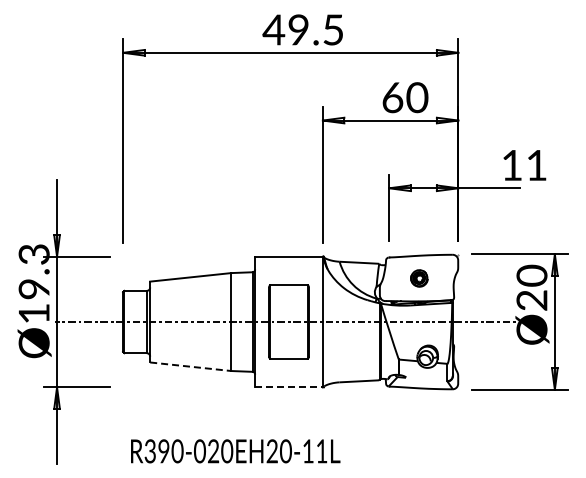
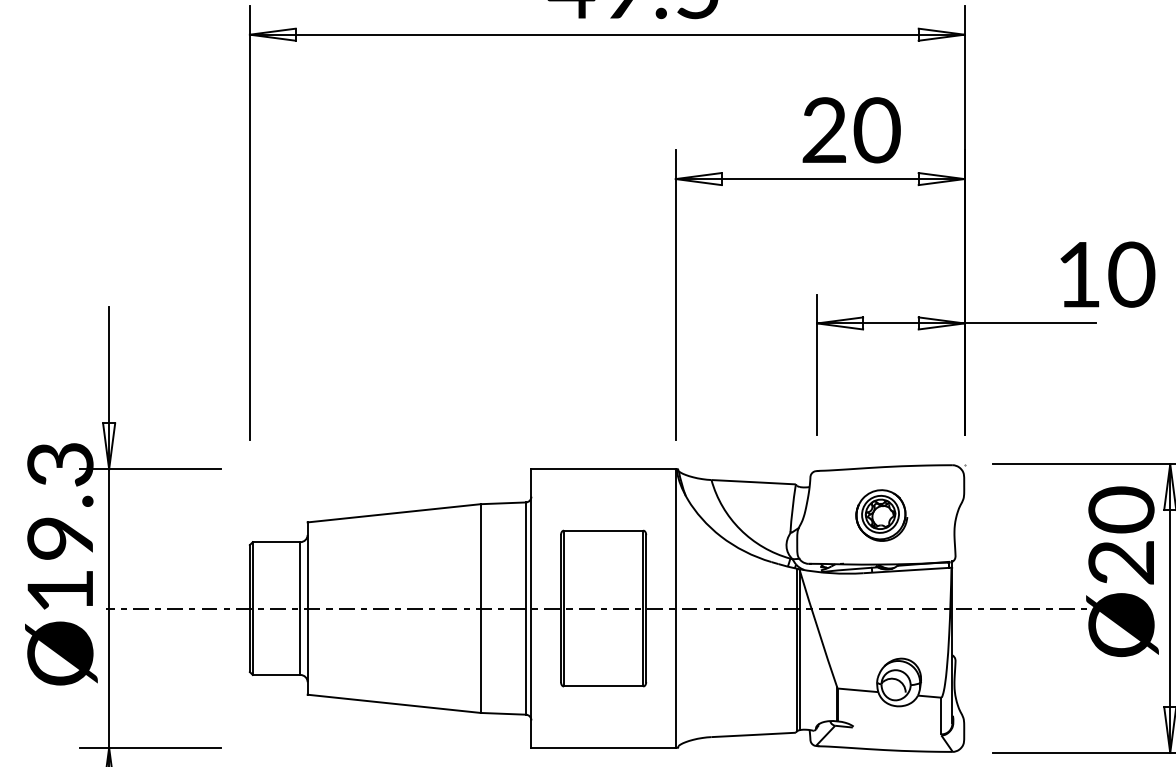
text: (392, 97) -> (824, 129), 60 -> 20
text: (536, 164) -> (1131, 272), 11 -> 10
part: (419, 278) -> (881, 515), size x1.43
line: (190, 366) -> (393, 703), dashed -> solid
line: (289, 387) -> (604, 748), dashed -> solid

